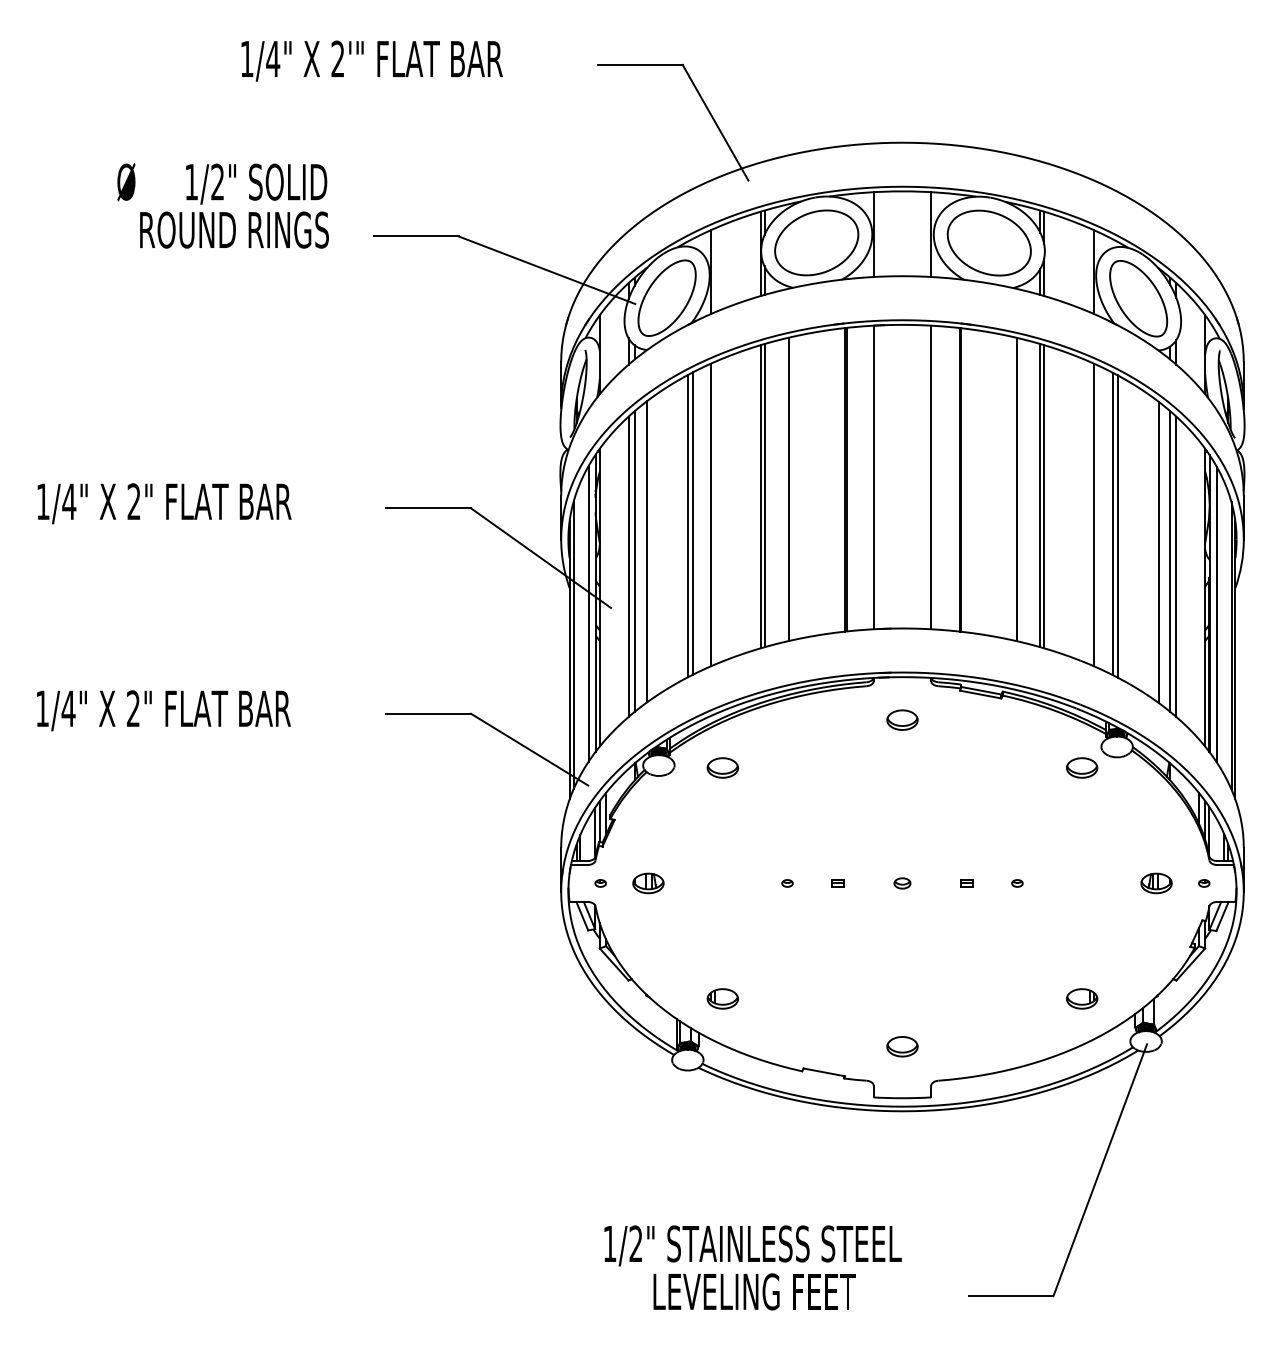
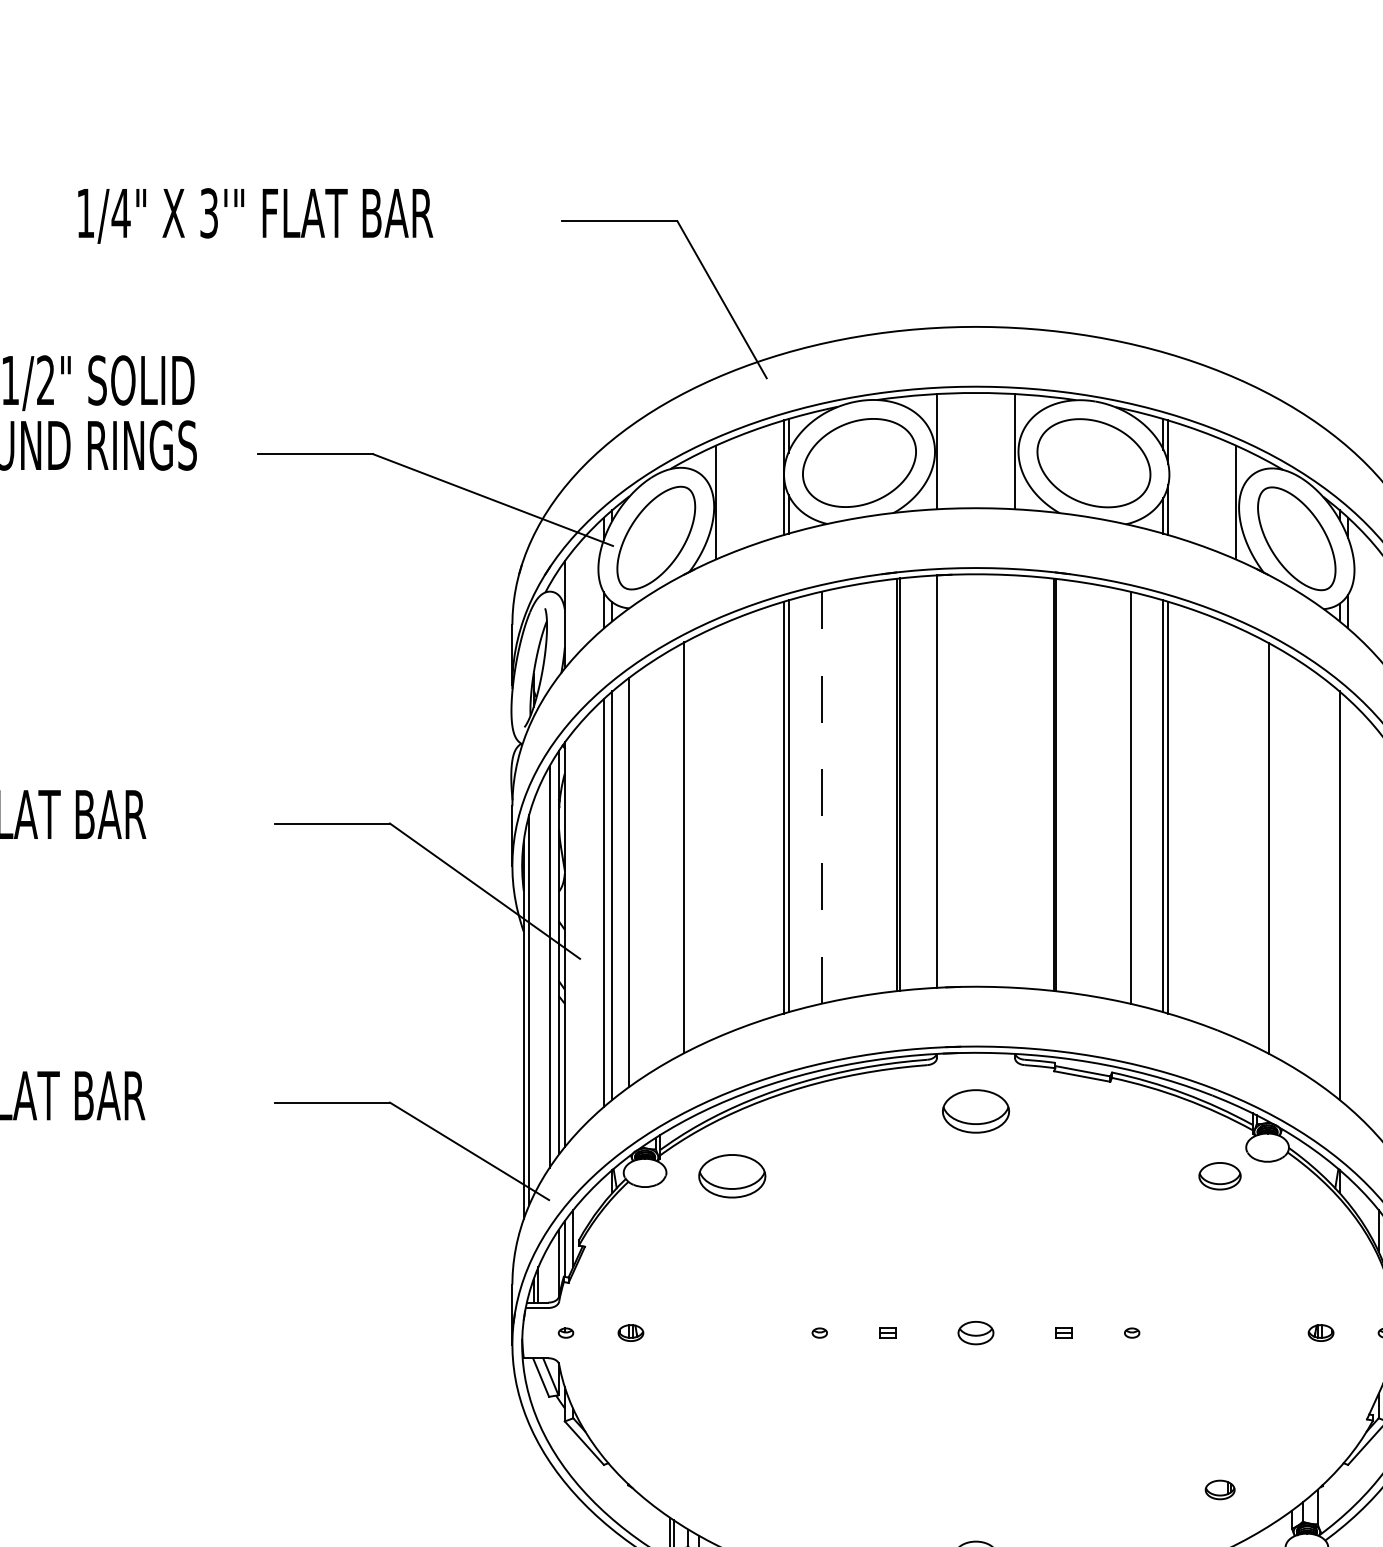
text: (337, 59) -> (208, 213), 2'" -> 3'"
line: (931, 477) -> (1015, 781), removed
line: (789, 489) -> (822, 797), solid -> dashed
line: (711, 514) -> (716, 831), removed
line: (1093, 514) -> (1235, 831), removed
line: (692, 523) -> (690, 844), removed
line: (1112, 523) -> (1261, 844), removed
line: (1158, 551) -> (1323, 882), removed
line: (1176, 566) -> (1348, 902), removed
part: (902, 719) -> (976, 1110), size x1.6
part: (722, 767) -> (731, 1175), size x1.6
part: (648, 883) -> (630, 1333), size x0.6
part: (902, 883) -> (976, 1333), size x1.6
part: (1156, 883) -> (1321, 1333), size x0.6
part: (722, 998) -> (731, 1489), removed
part: (1082, 998) -> (1220, 1489), size x0.7

